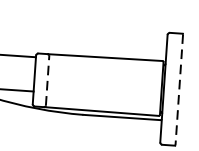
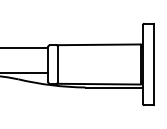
line: (46, 80) -> (57, 64), dashed -> solid
line: (179, 89) -> (154, 64), dashed -> solid

